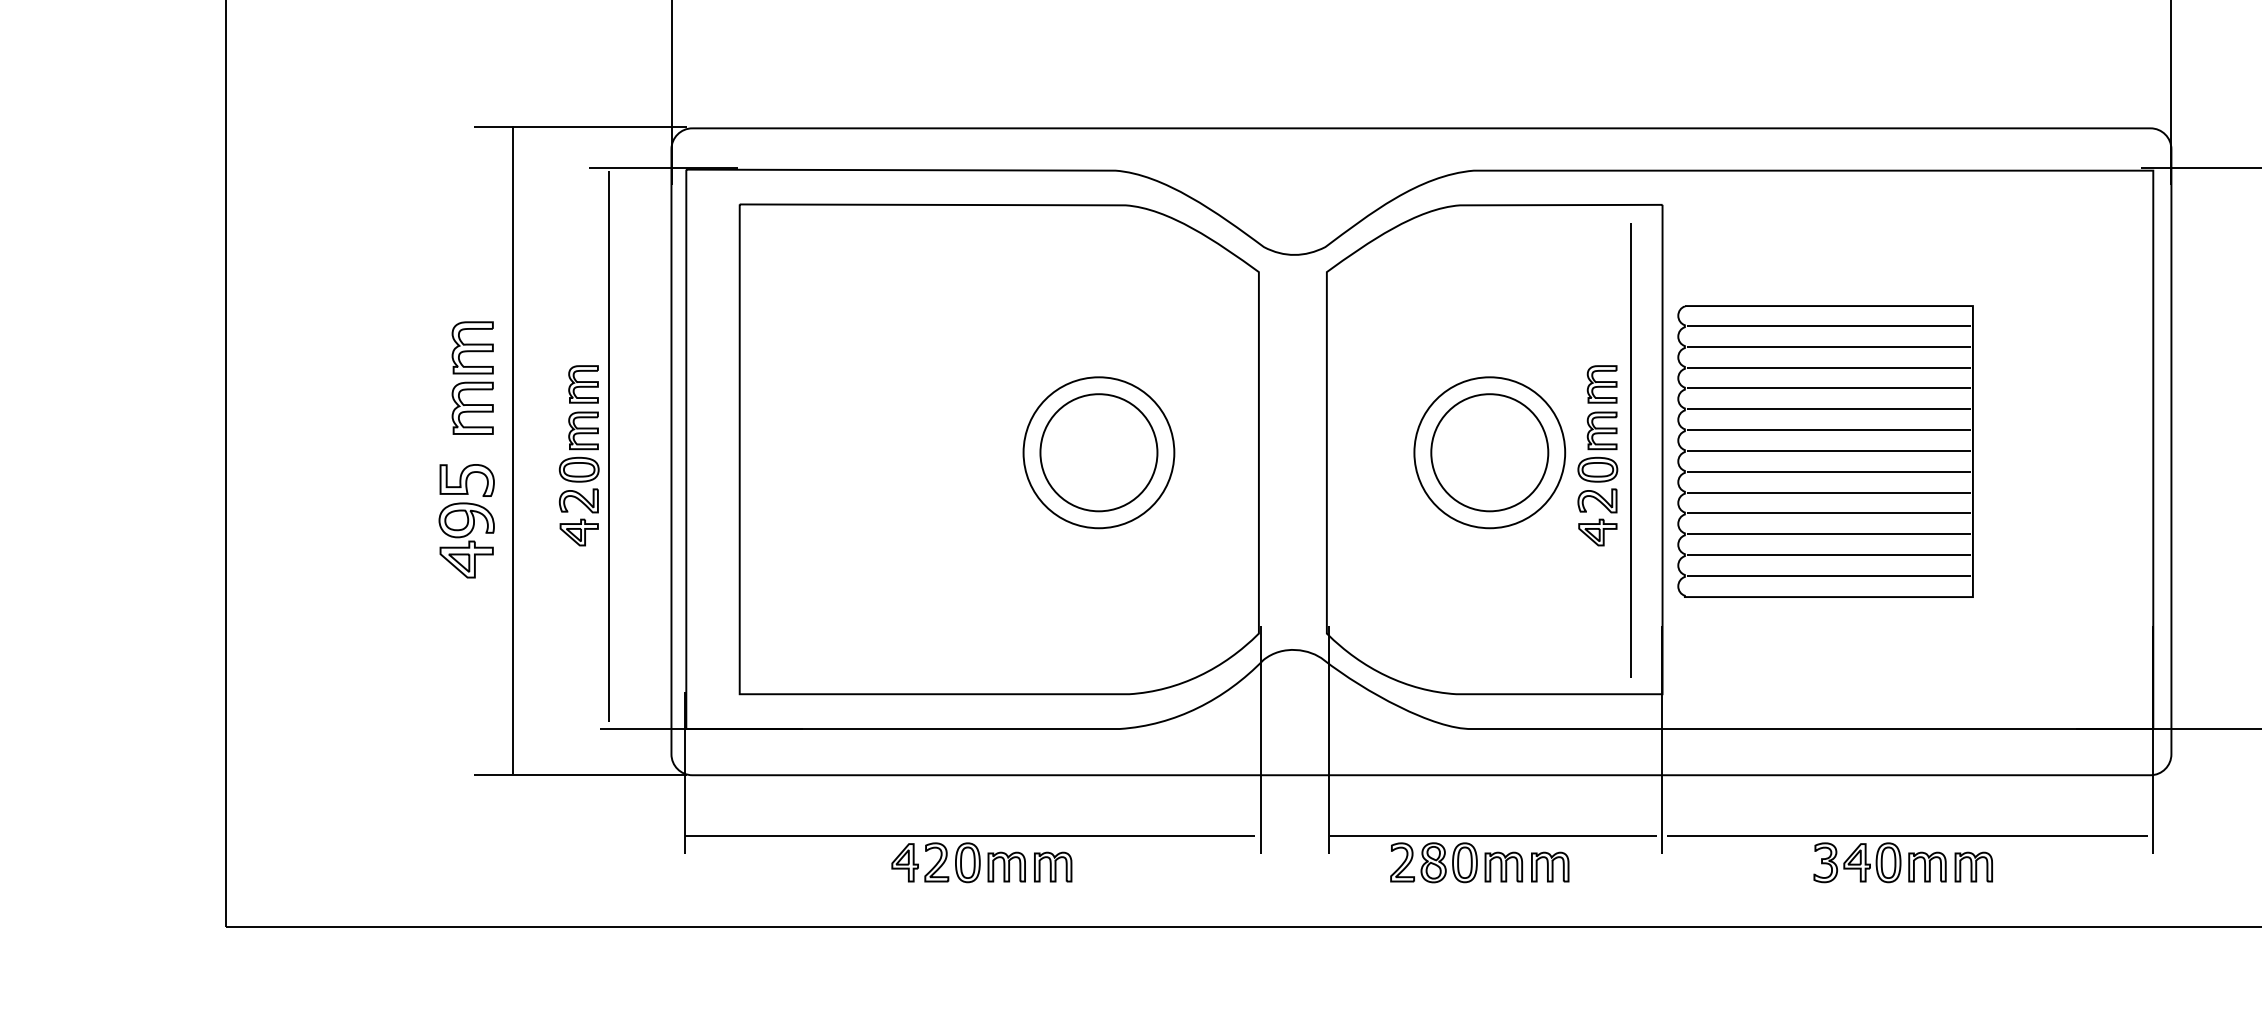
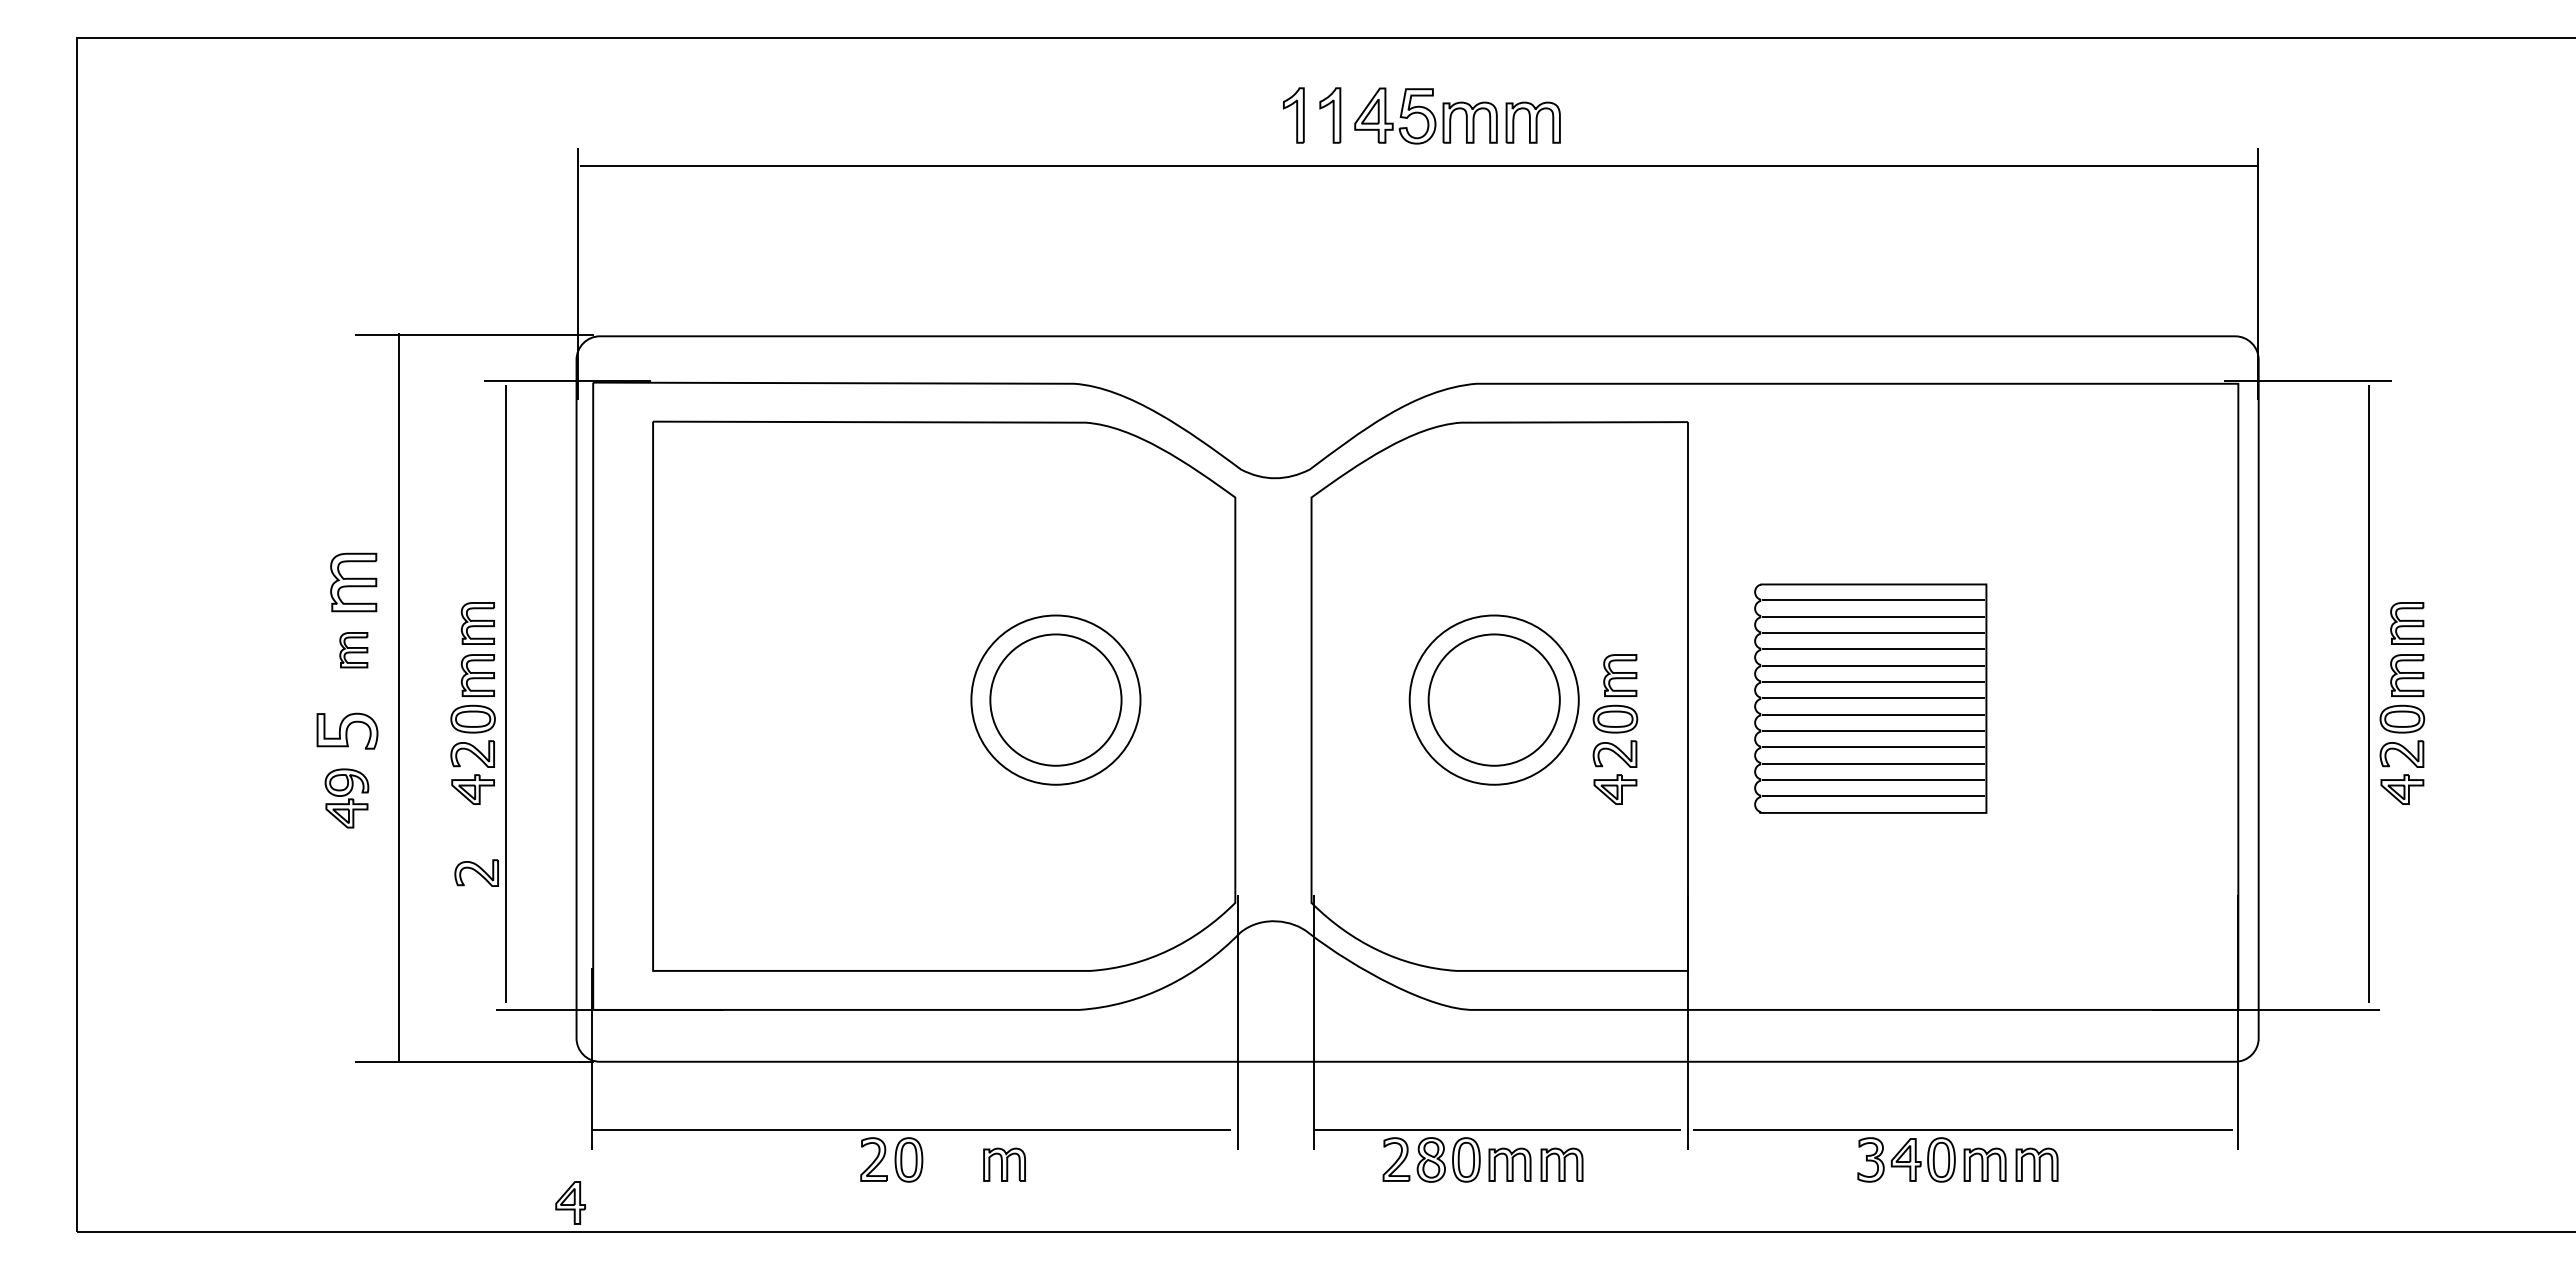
part: (1602, 384) -> (1620, 623), removed
part: (472, 407) -> (353, 649), size x0.6
line: (1630, 449) -> (1652, 696), removed
part: (1825, 451) -> (1870, 698), size x0.7
part: (466, 540) -> (346, 798), size x0.7
part: (582, 606) -> (476, 872), added
part: (905, 862) -> (570, 1202), moved
part: (1006, 866) -> (952, 1164), removed

